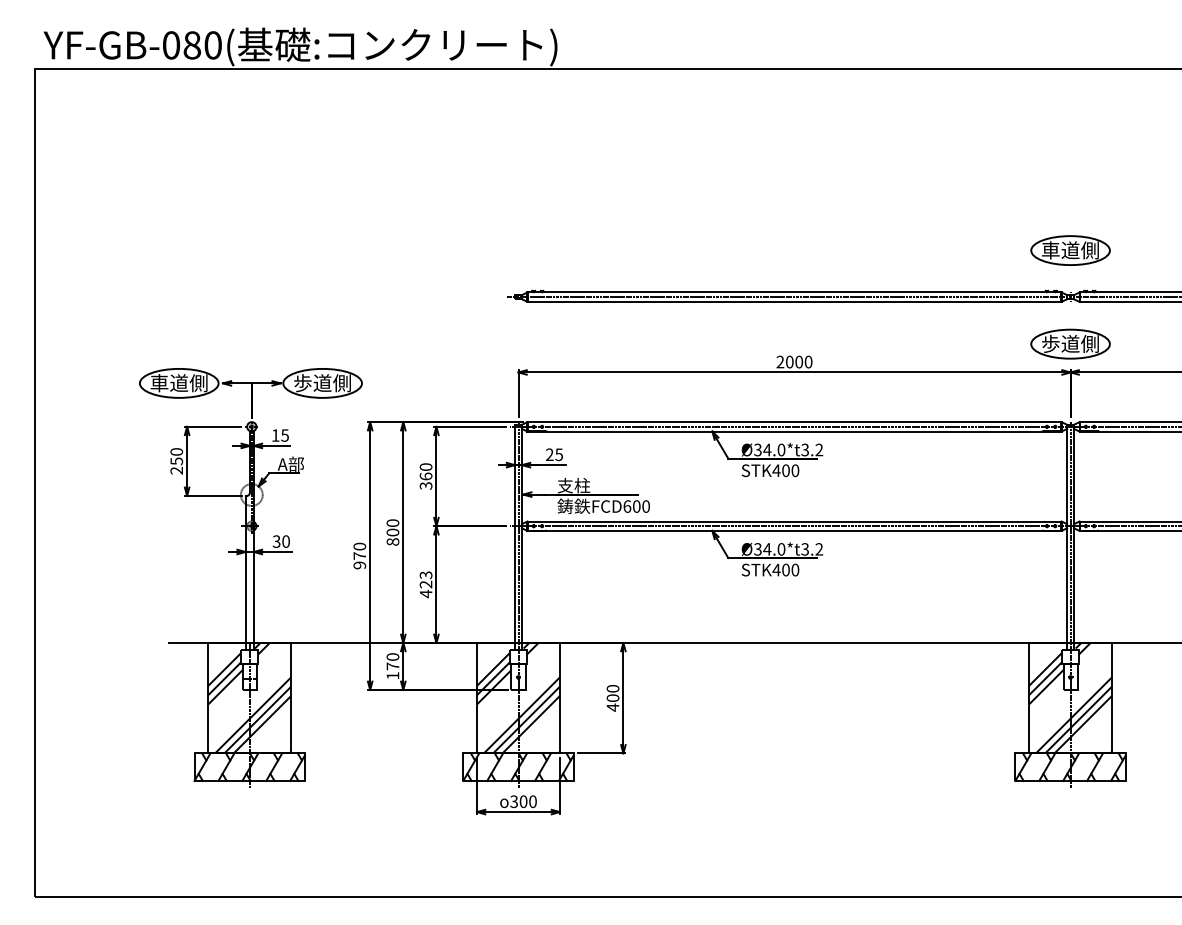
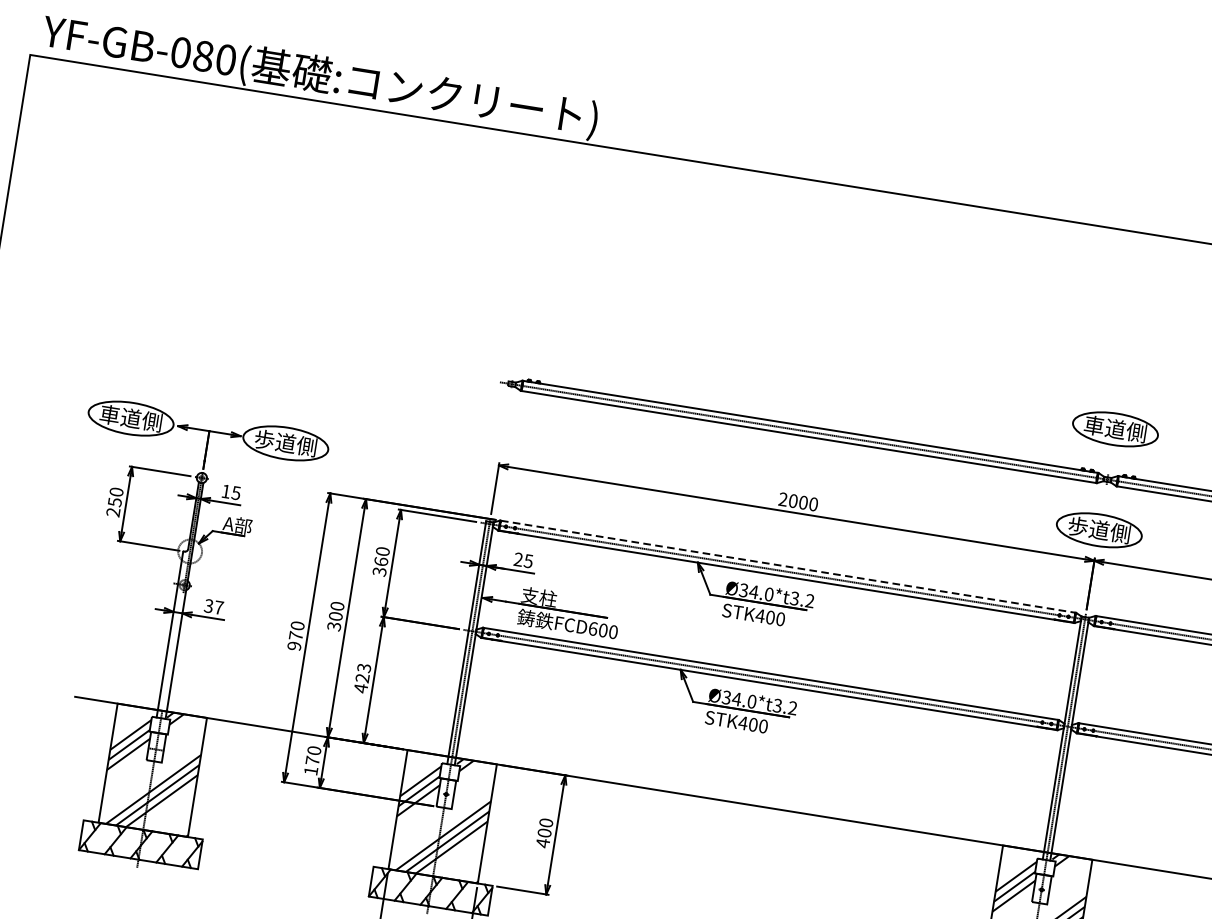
line: (795, 422) -> (789, 567), solid -> dashed
text: (285, 541) -> (218, 607), 30 -> 37
text: (392, 541) -> (333, 626), 800 -> 300

